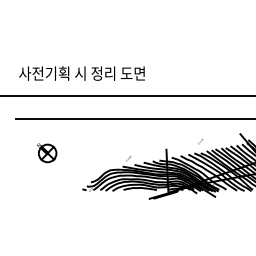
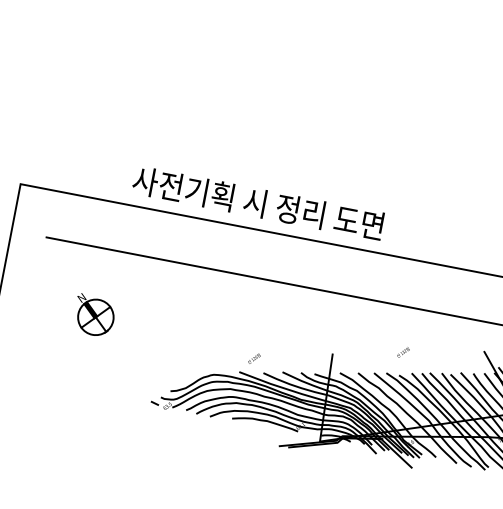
text: (81, 73) -> (257, 202), moved

